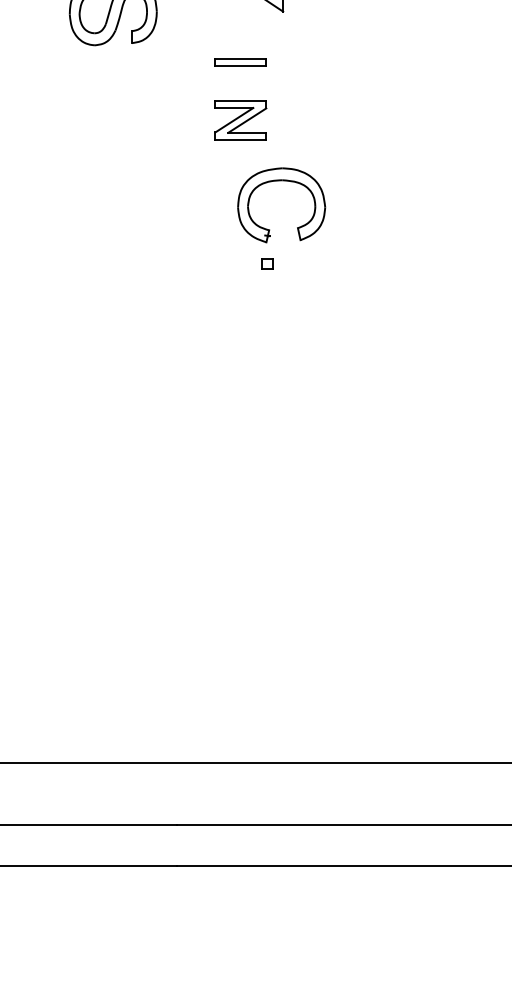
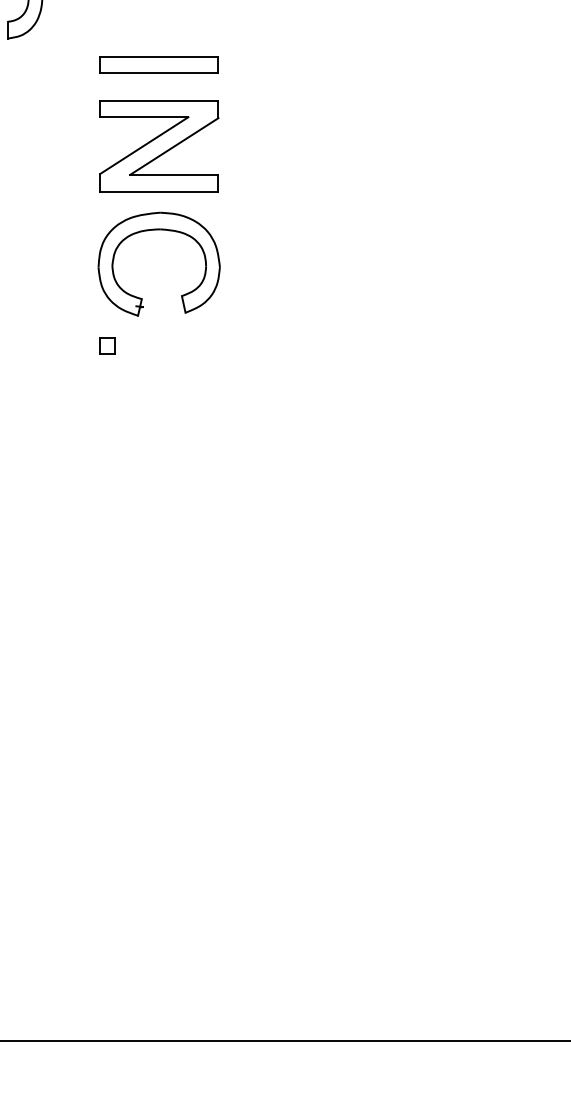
part: (240, 61) -> (159, 64), size x1.67
part: (240, 120) -> (159, 146), size x1.67
part: (281, 181) -> (159, 231), moved
part: (267, 263) -> (107, 345), moved

